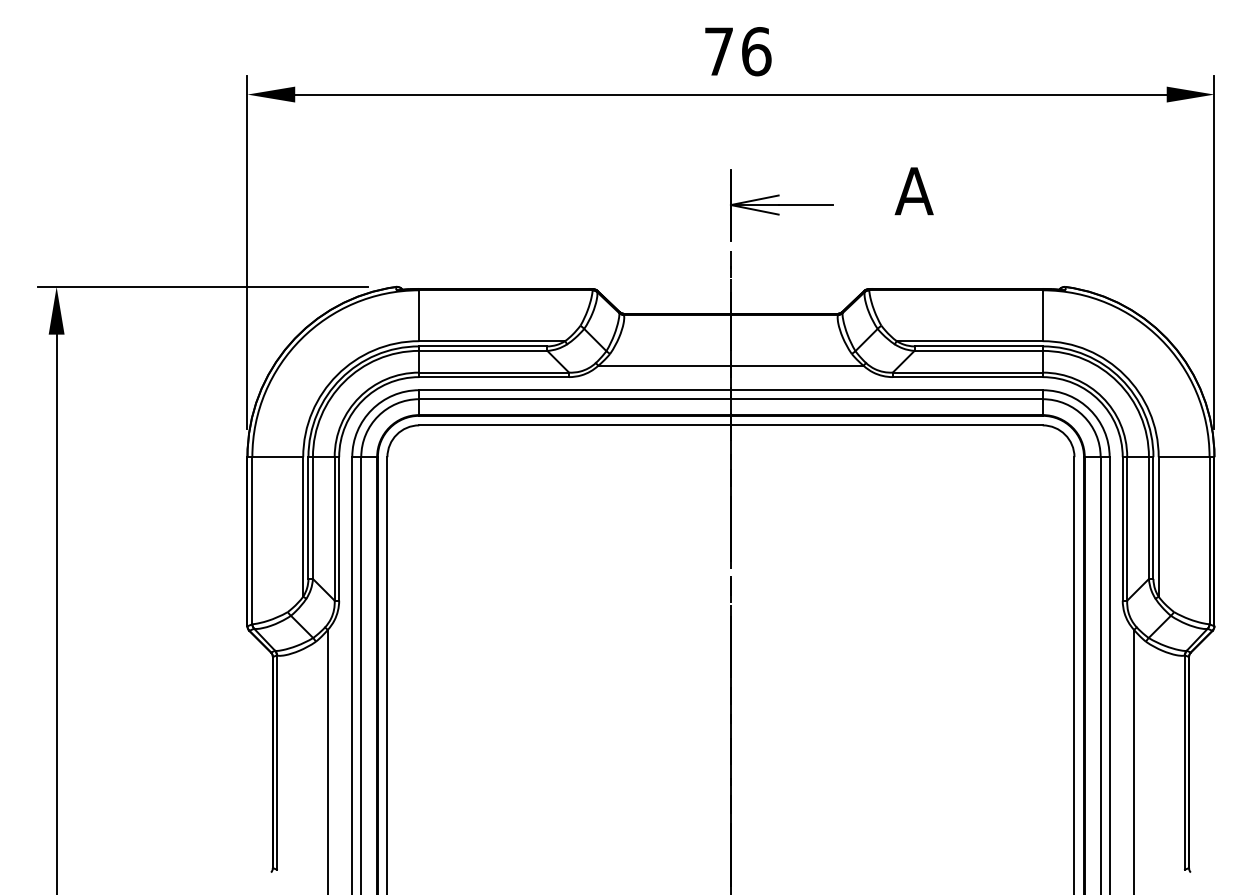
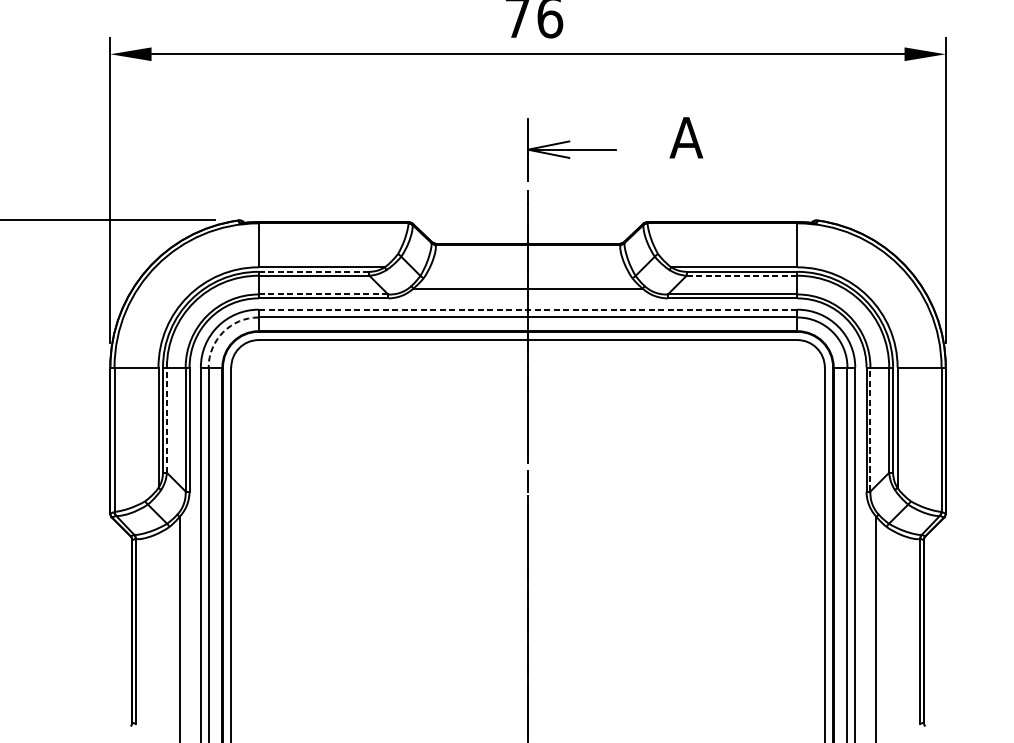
line: (482, 346) -> (313, 271), solid -> dashed
line: (979, 350) -> (742, 275), solid -> dashed
line: (494, 372) -> (323, 294), solid -> dashed
line: (730, 390) -> (527, 309), solid -> dashed
arc: (378, 416) -> (223, 332), solid -> dashed
line: (312, 518) -> (166, 420), solid -> dashed
line: (1127, 528) -> (870, 429), solid -> dashed

